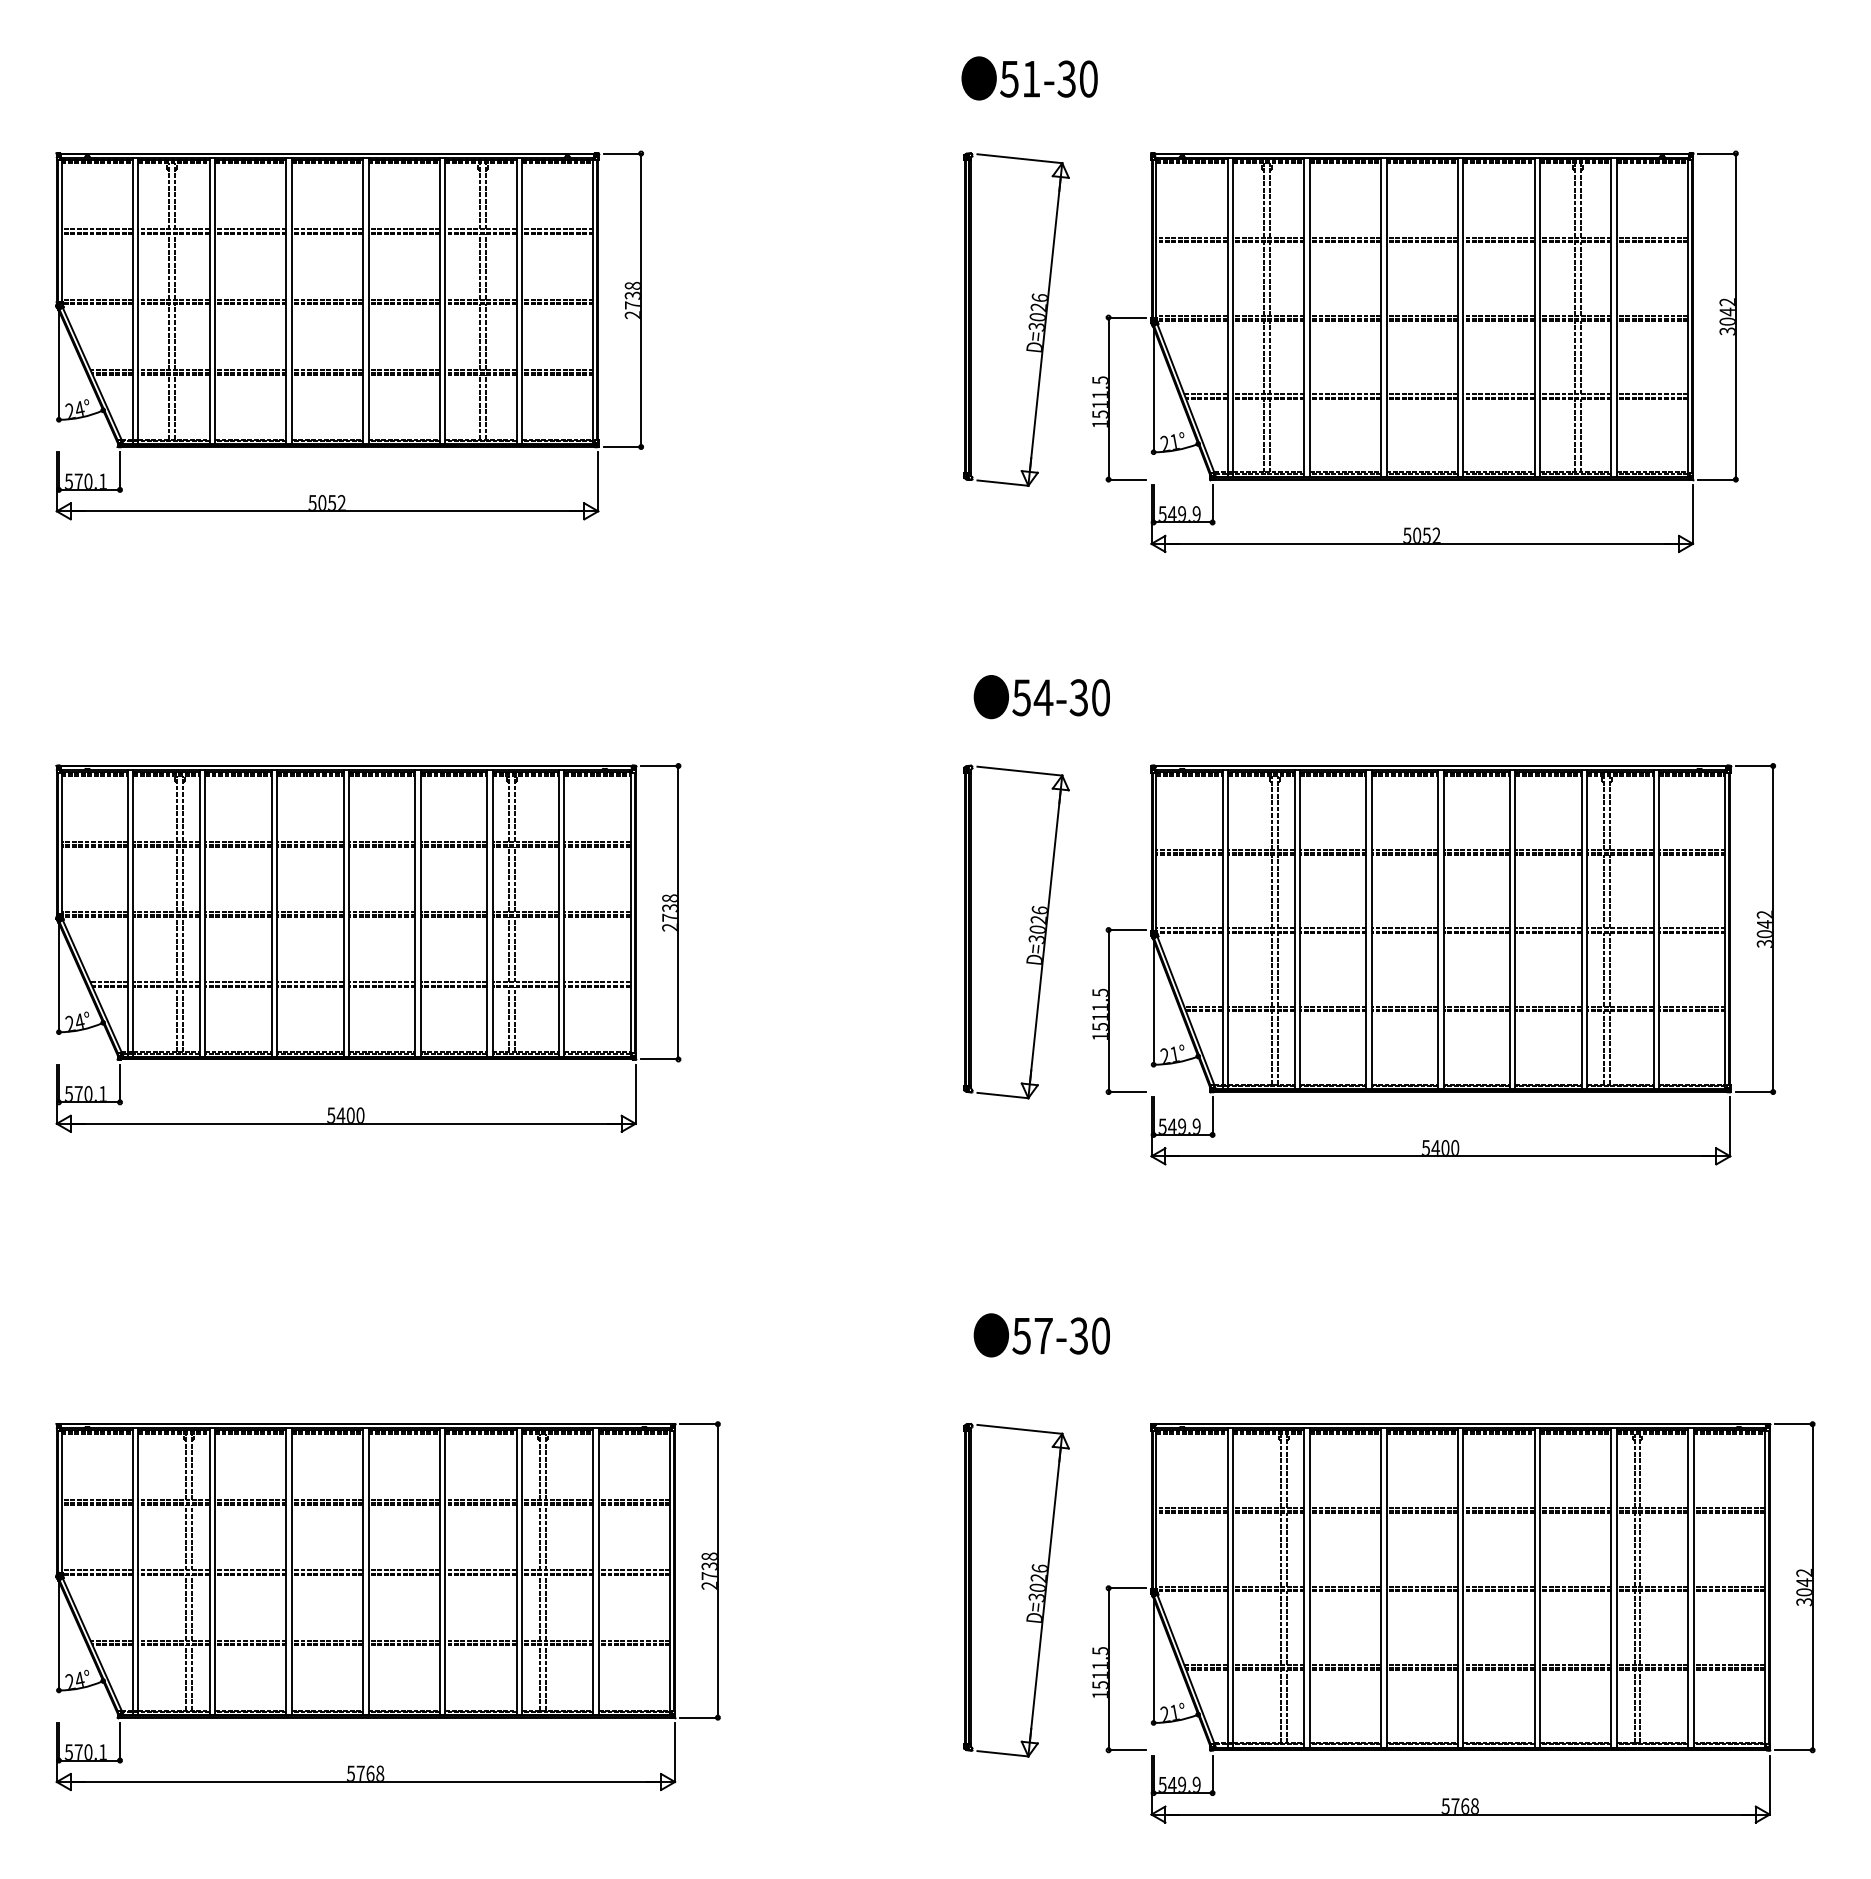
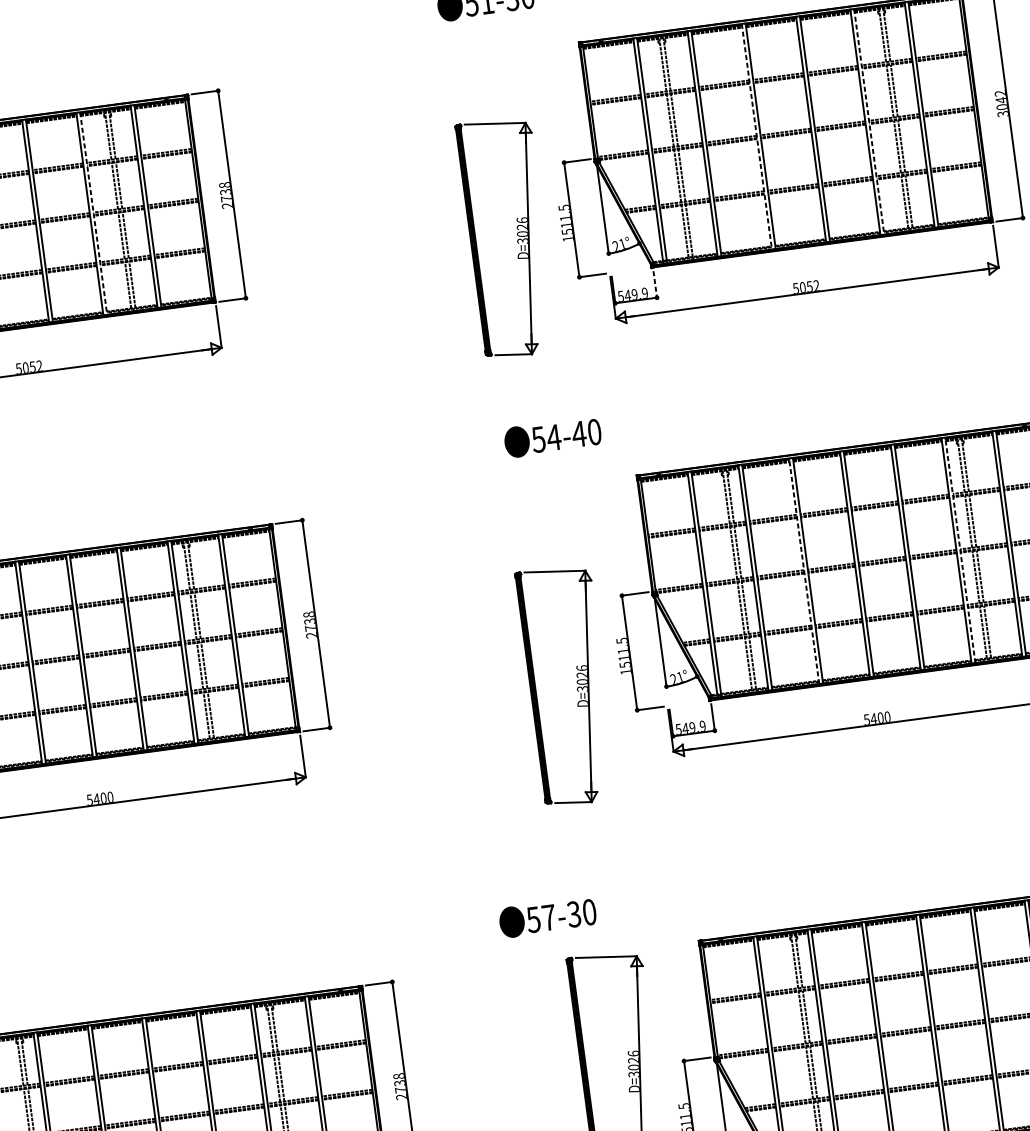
line: (445, 301) -> (93, 213), solid -> dashed
part: (1029, 317) -> (516, 235), moved
line: (1381, 317) -> (757, 136), solid -> dashed
line: (1540, 317) -> (869, 121), solid -> dashed
line: (1212, 503) -> (655, 284), solid -> dashed
text: (1078, 697) -> (578, 434), 54-30 -> 54-40
part: (1029, 929) -> (576, 682), moved
line: (1366, 929) -> (804, 570), solid -> dashed
line: (1587, 929) -> (960, 550), solid -> dashed
text: (1041, 1335) -> (547, 917), moved

